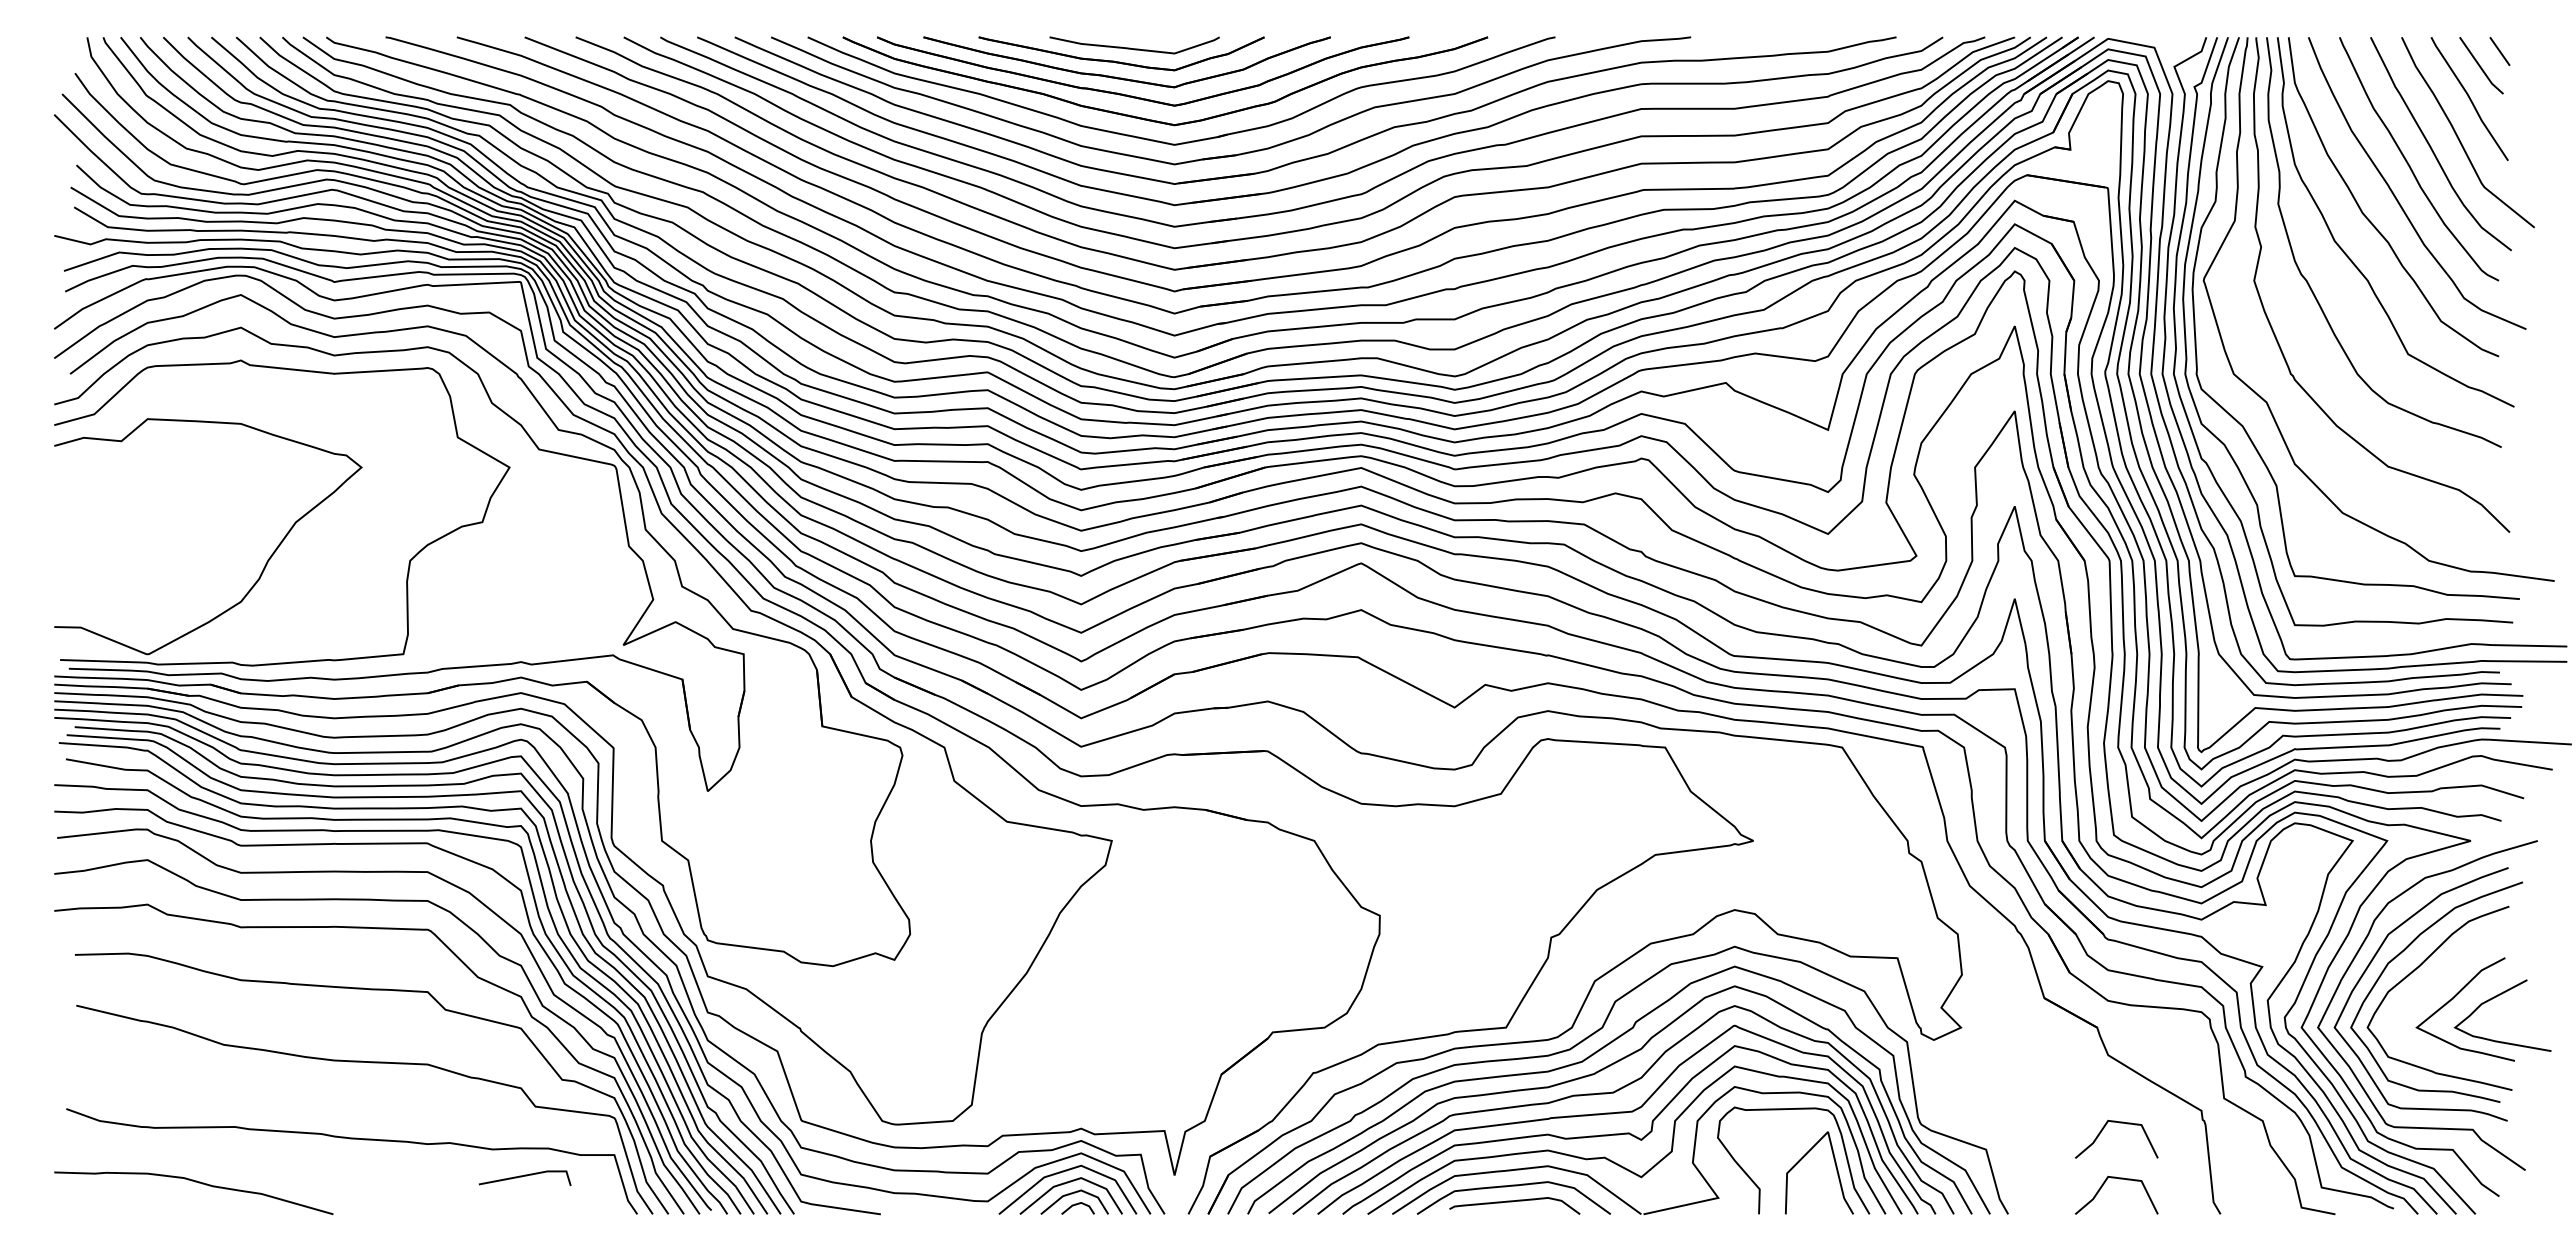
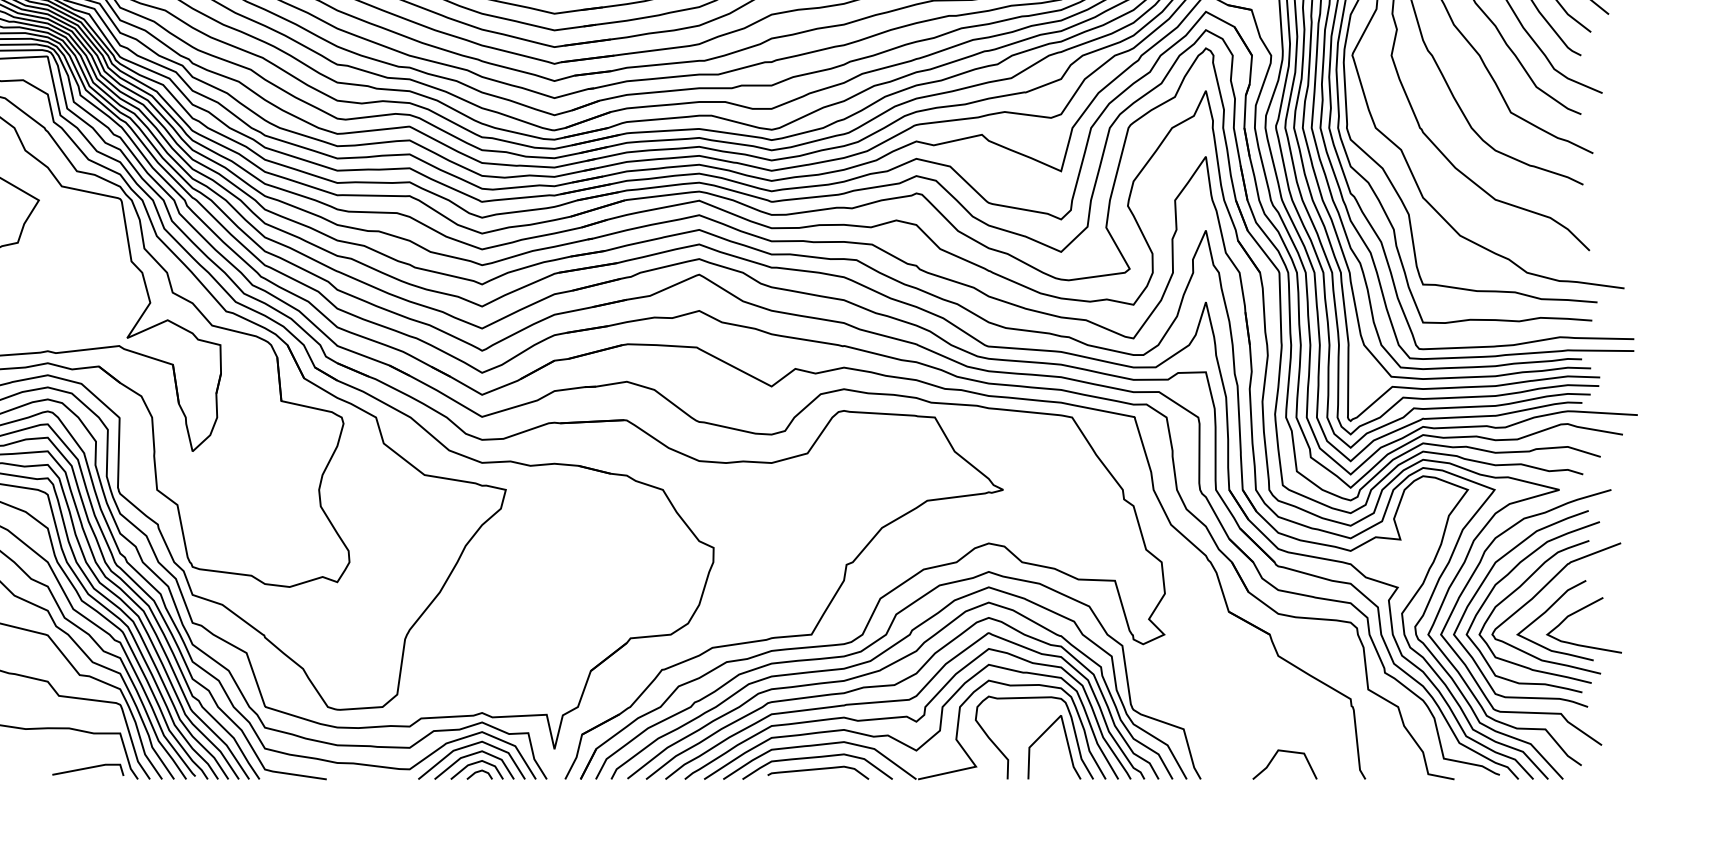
curve: (2446, 972) -> (1540, 591), added
line: (2102, 1131) -> (1273, 715), removed
line: (524, 1176) -> (87, 768), moved

